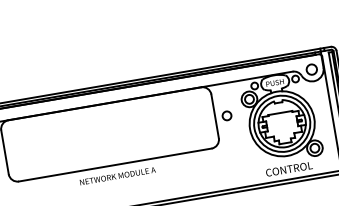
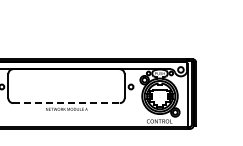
line: (117, 165) -> (67, 103), solid -> dashed

